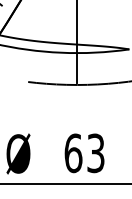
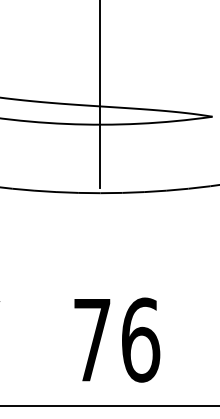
text: (84, 153) -> (116, 340), 63 -> 76

